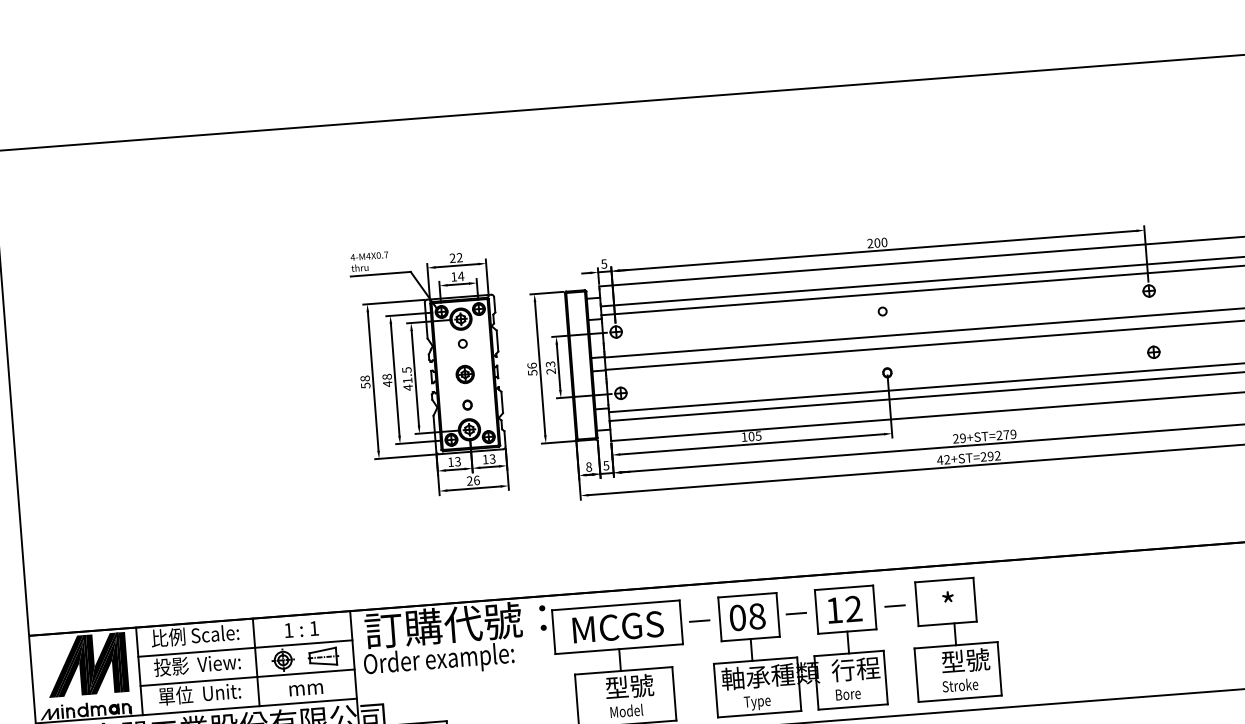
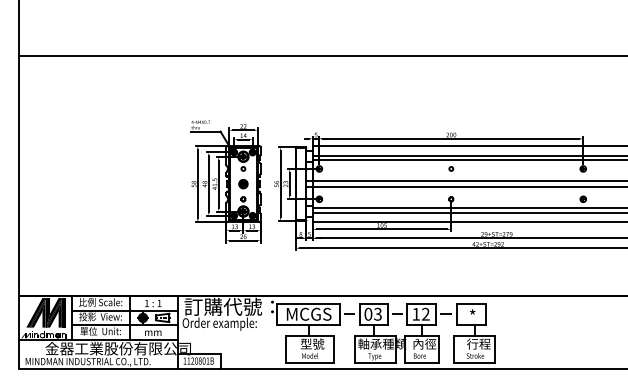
text: (756, 616) -> (377, 314), 08 -> 03
text: (964, 659) -> (478, 343), 型號 -> 行程
text: (855, 668) -> (424, 343), 行程 -> 內徑

